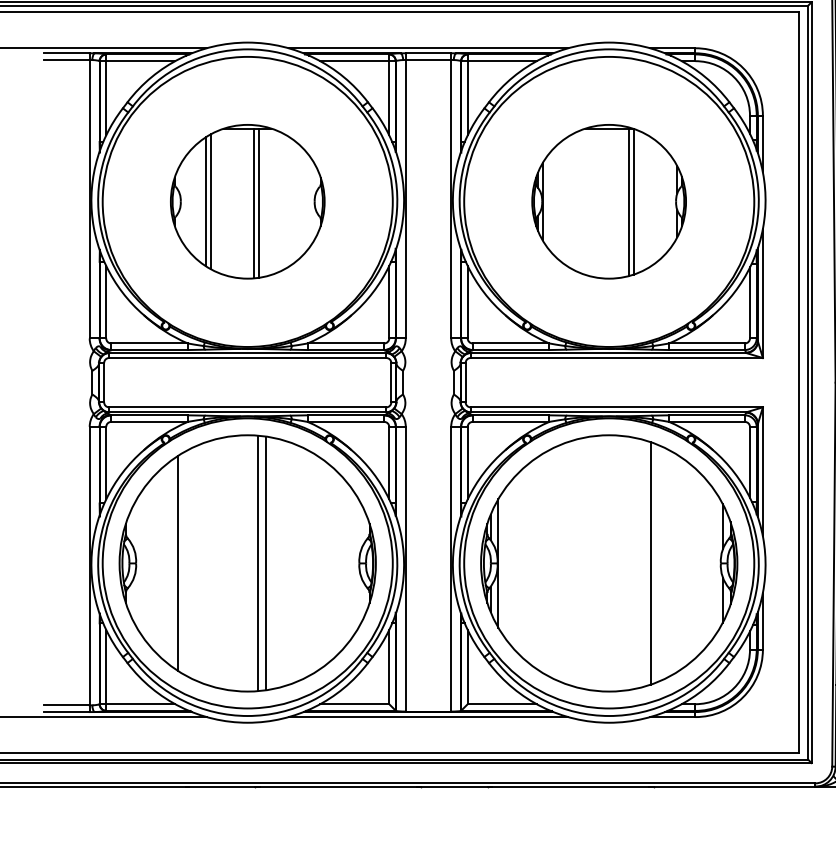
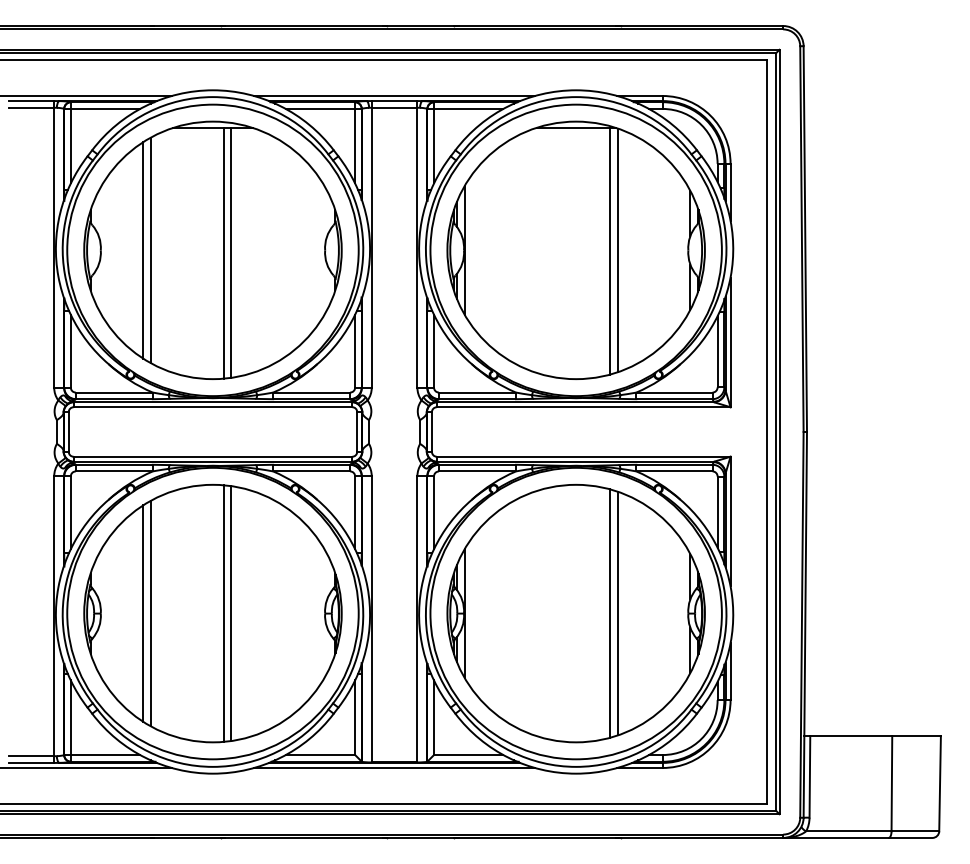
part: (247, 201) -> (212, 249), size x1.67
part: (608, 201) -> (575, 249), size x1.67
line: (185, 563) -> (150, 613), added
line: (642, 563) -> (609, 613), added

